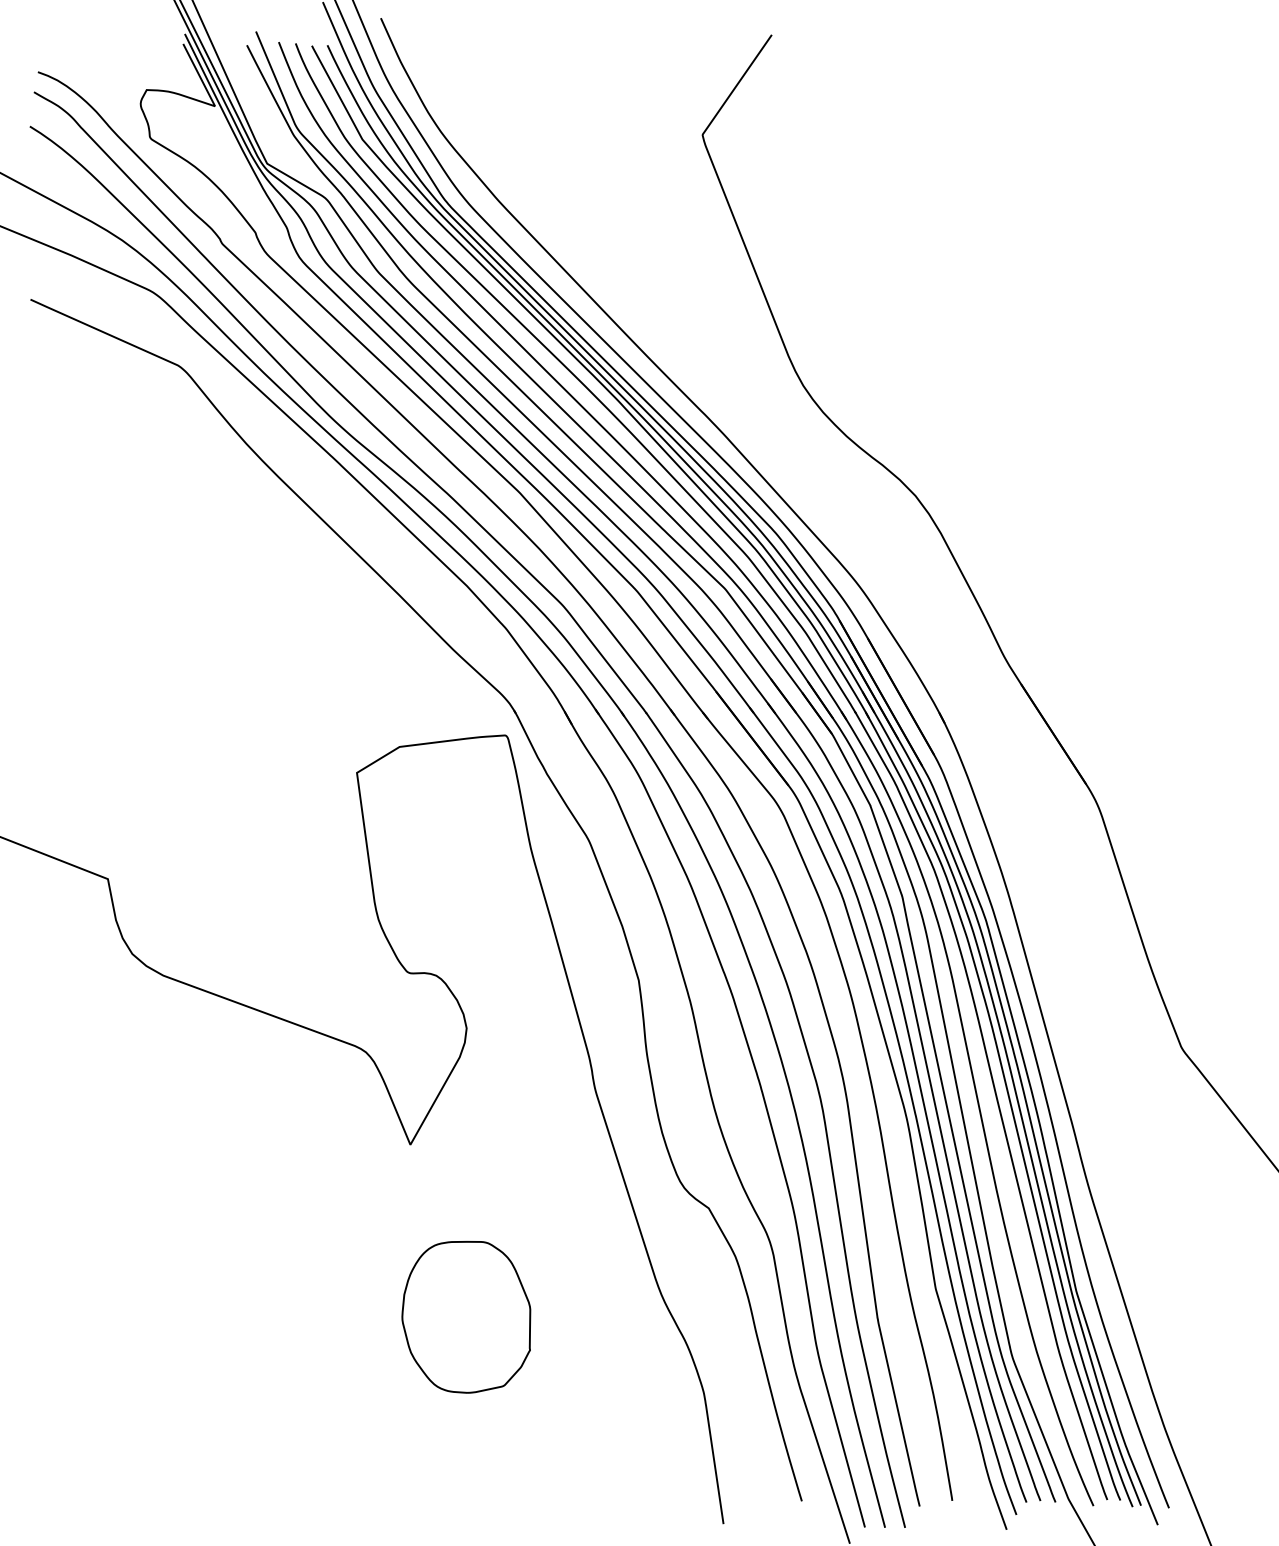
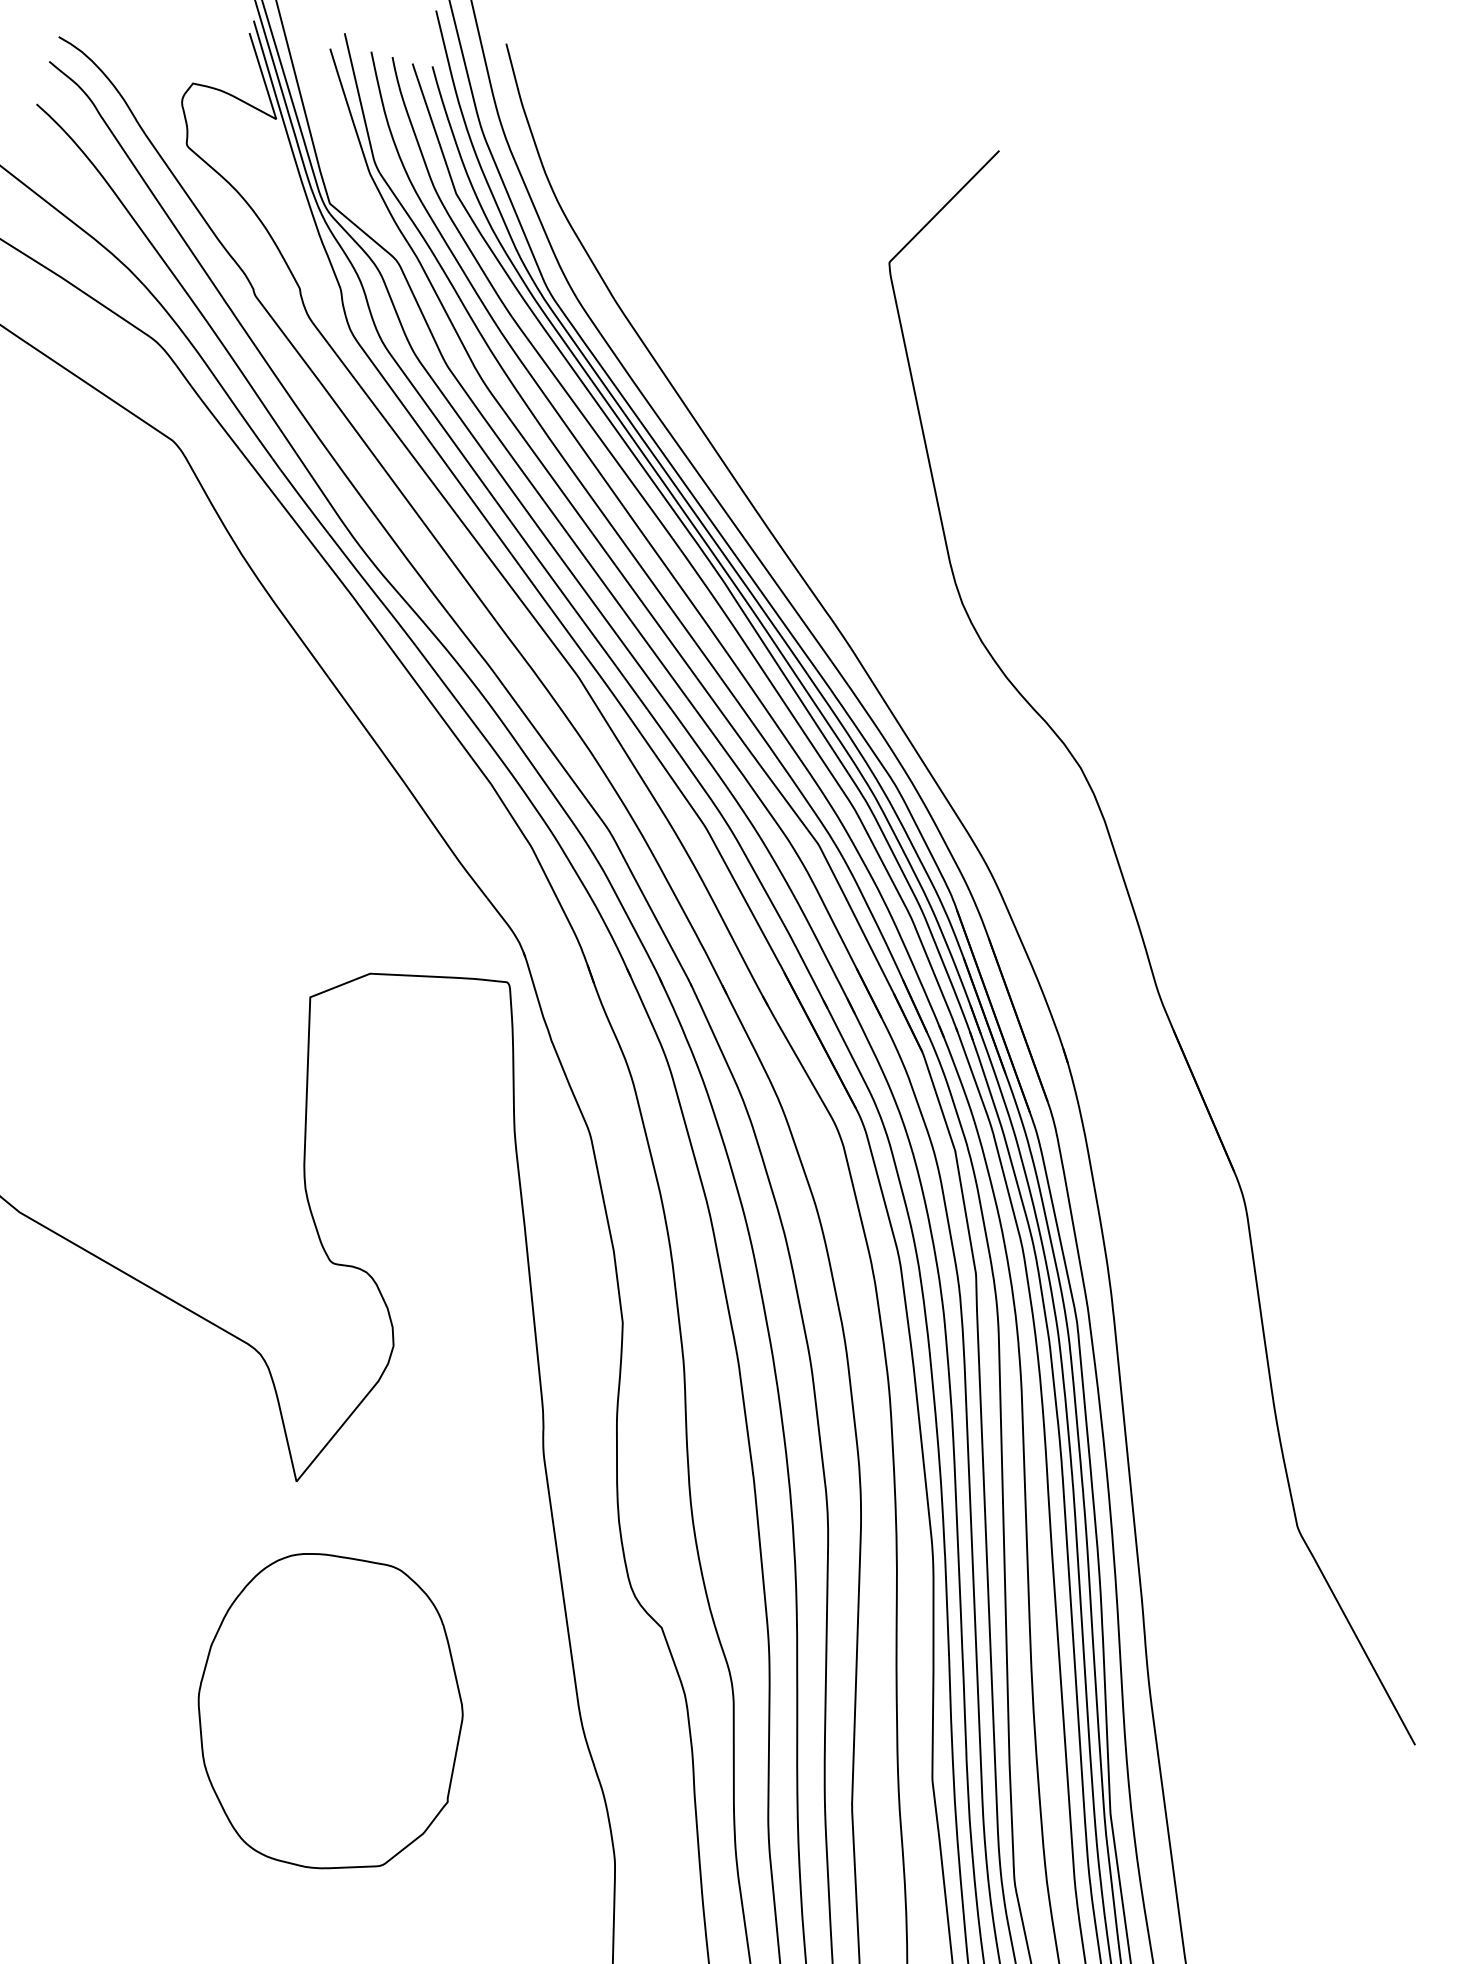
part: (466, 1317) -> (329, 1713), size x1.6

